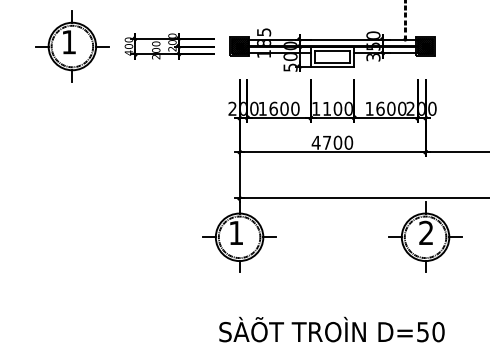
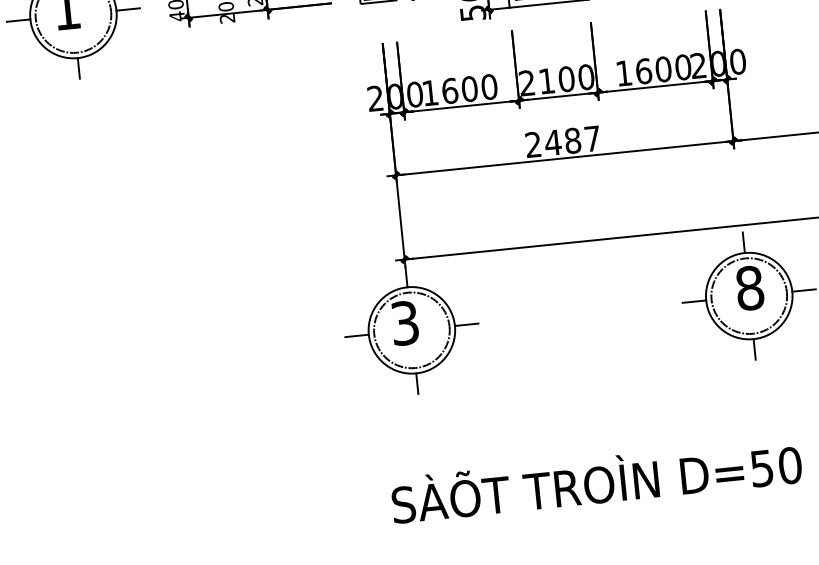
text: (316, 108) -> (527, 82), 1100 -> 2100
text: (332, 142) -> (562, 141), 4700 -> 2487
text: (236, 232) -> (405, 322), 1 -> 3
text: (426, 232) -> (750, 287), 2 -> 8

